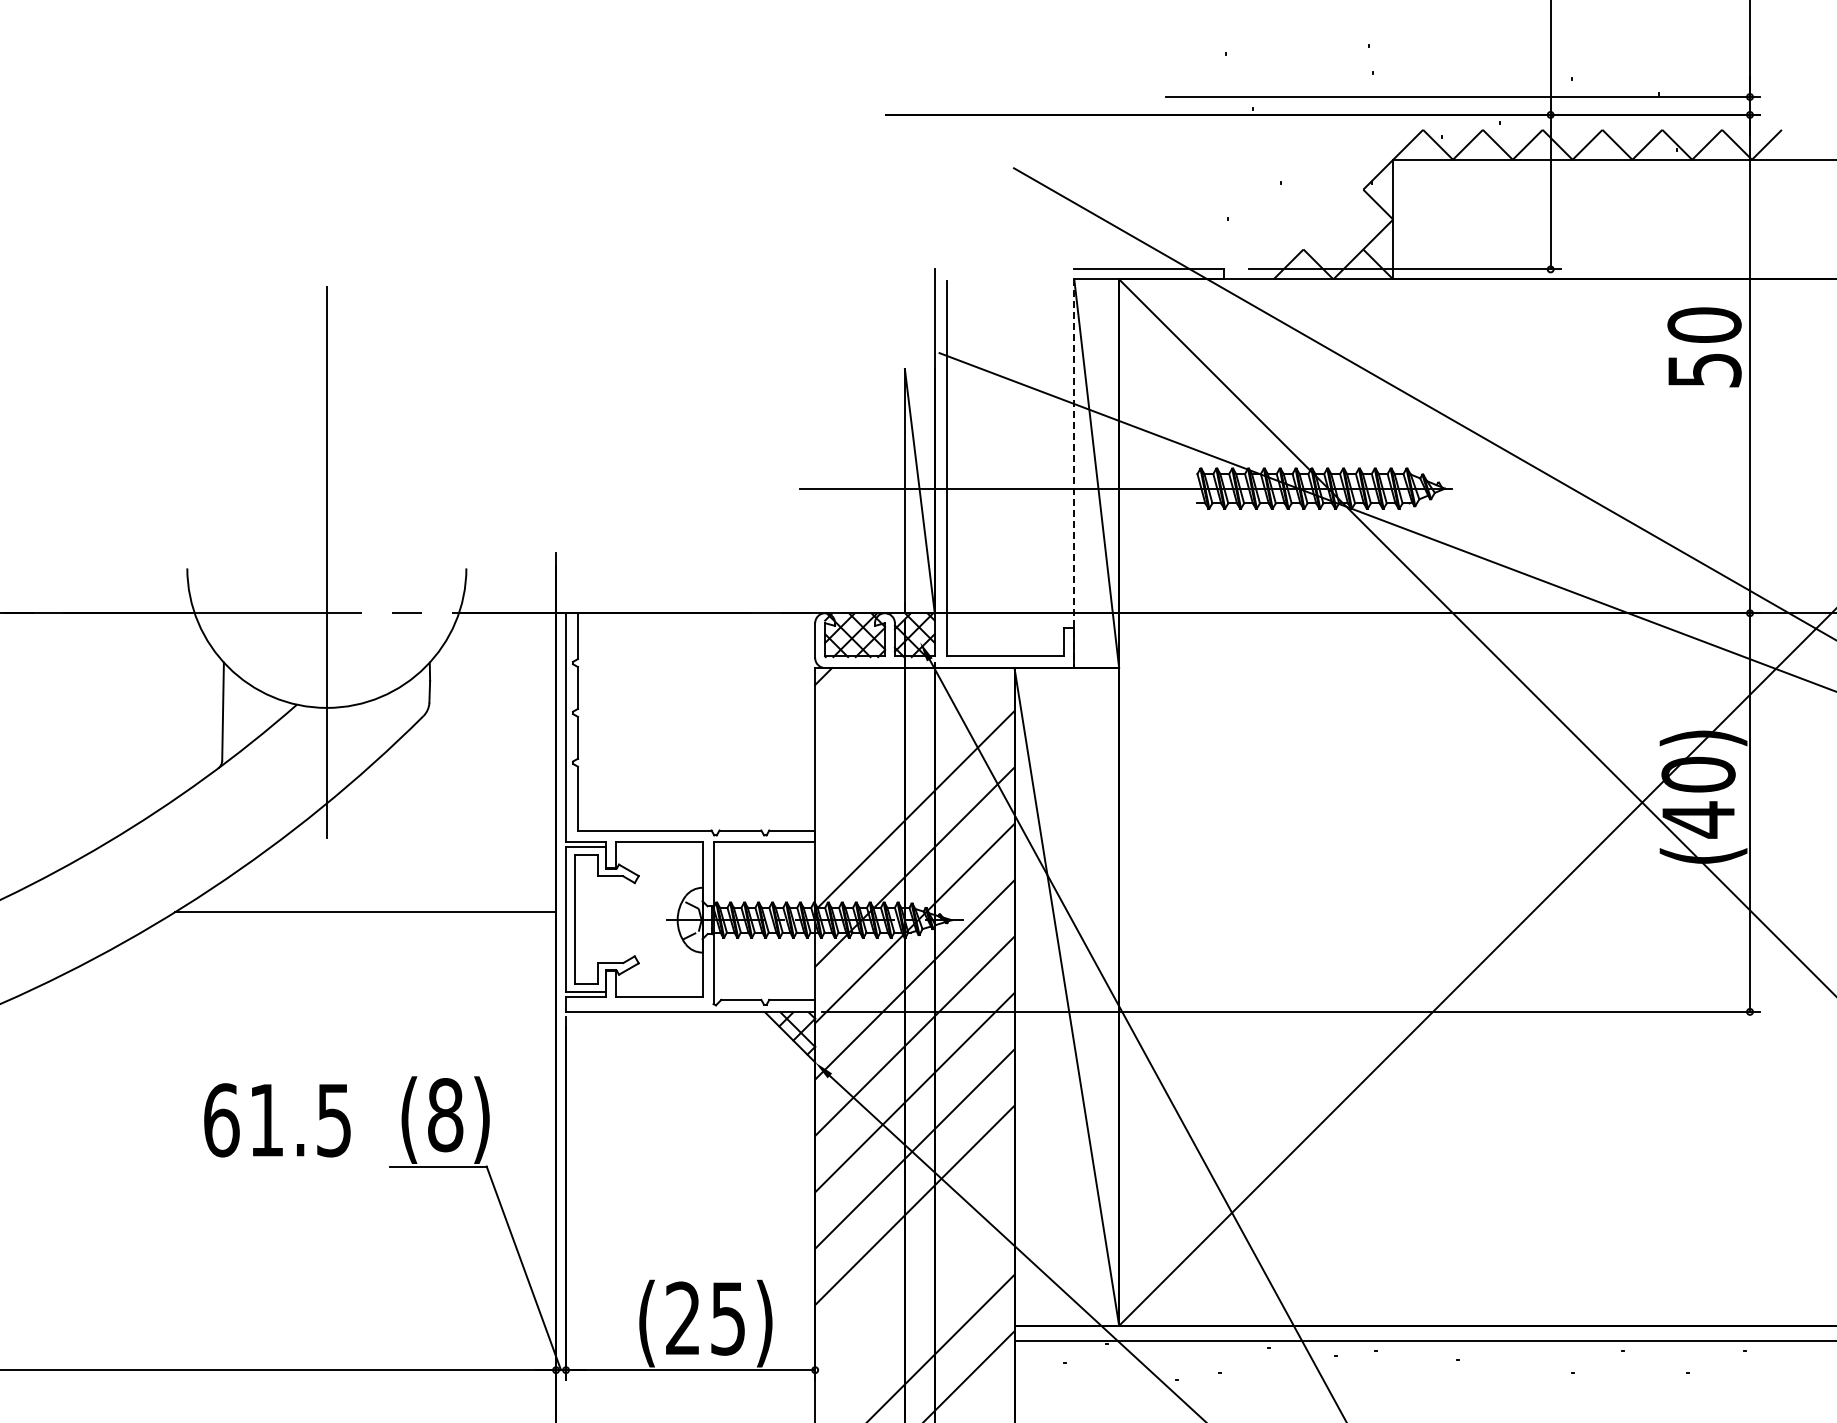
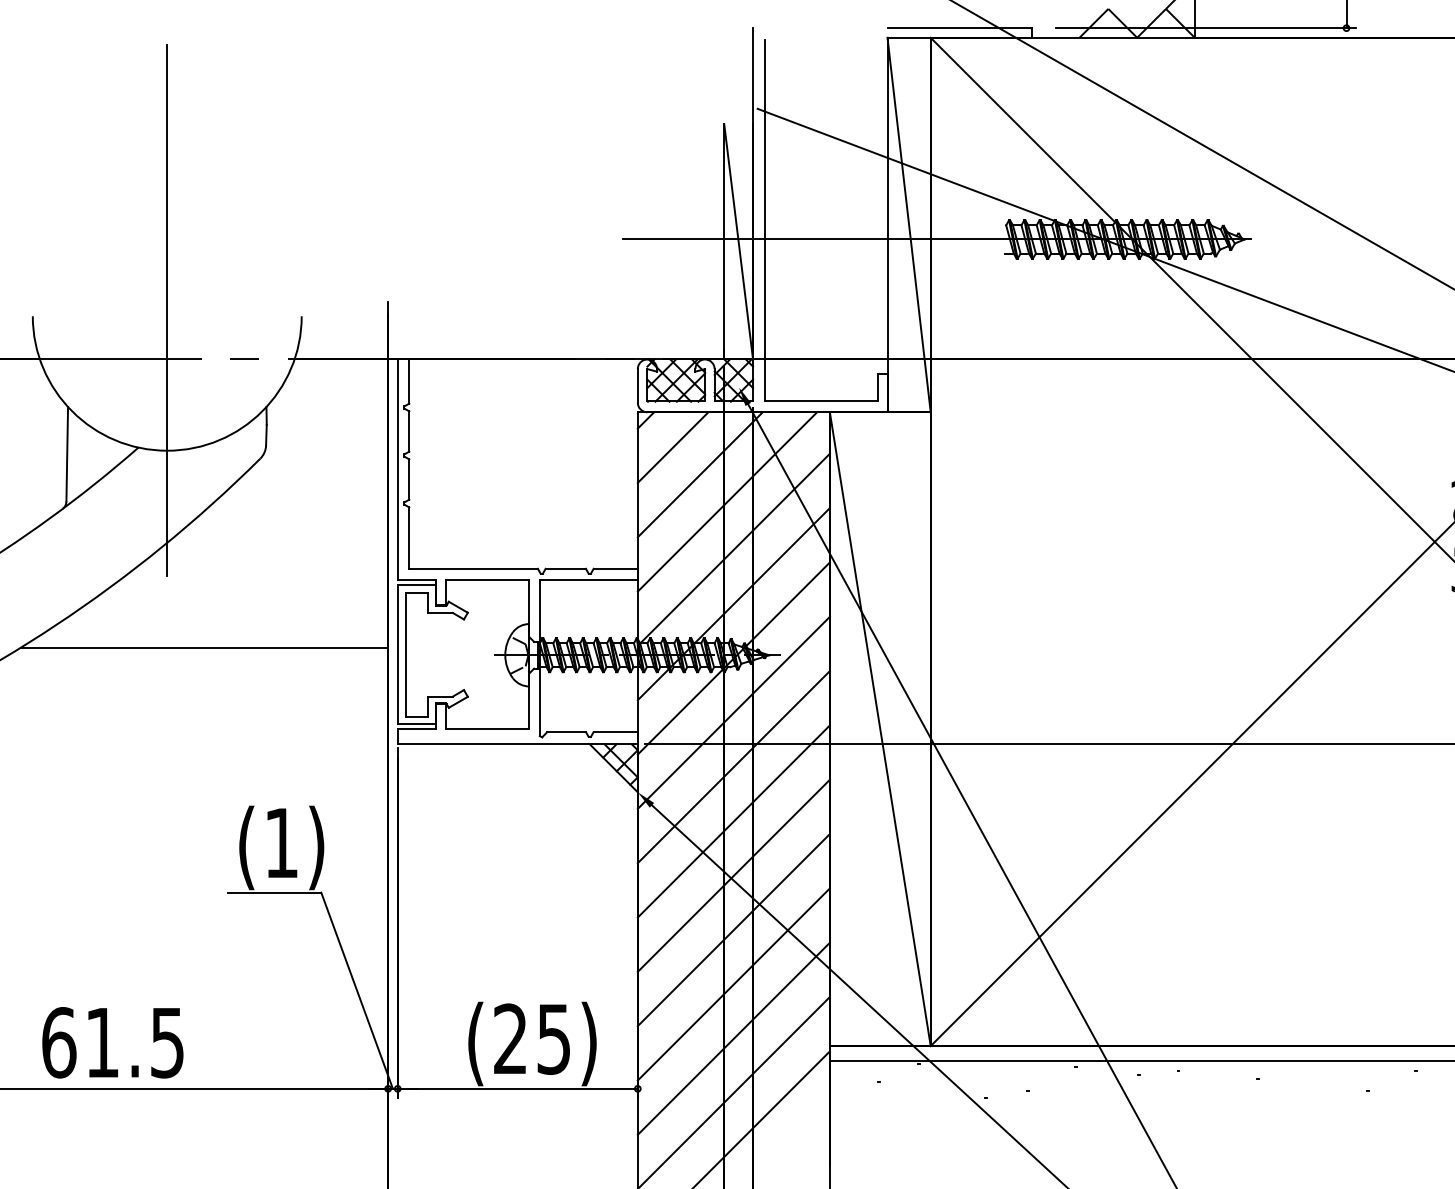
line: (1074, 474) -> (887, 225), dashed -> solid
line: (851, 704) -> (672, 447), added
line: (879, 732) -> (699, 474), added
line: (908, 761) -> (727, 502), added
text: (445, 1115) -> (281, 843), (8) -> (1)
text: (277, 1120) -> (112, 1042), moved
line: (914, 1261) -> (733, 984), added
line: (914, 1317) -> (733, 1038), added

